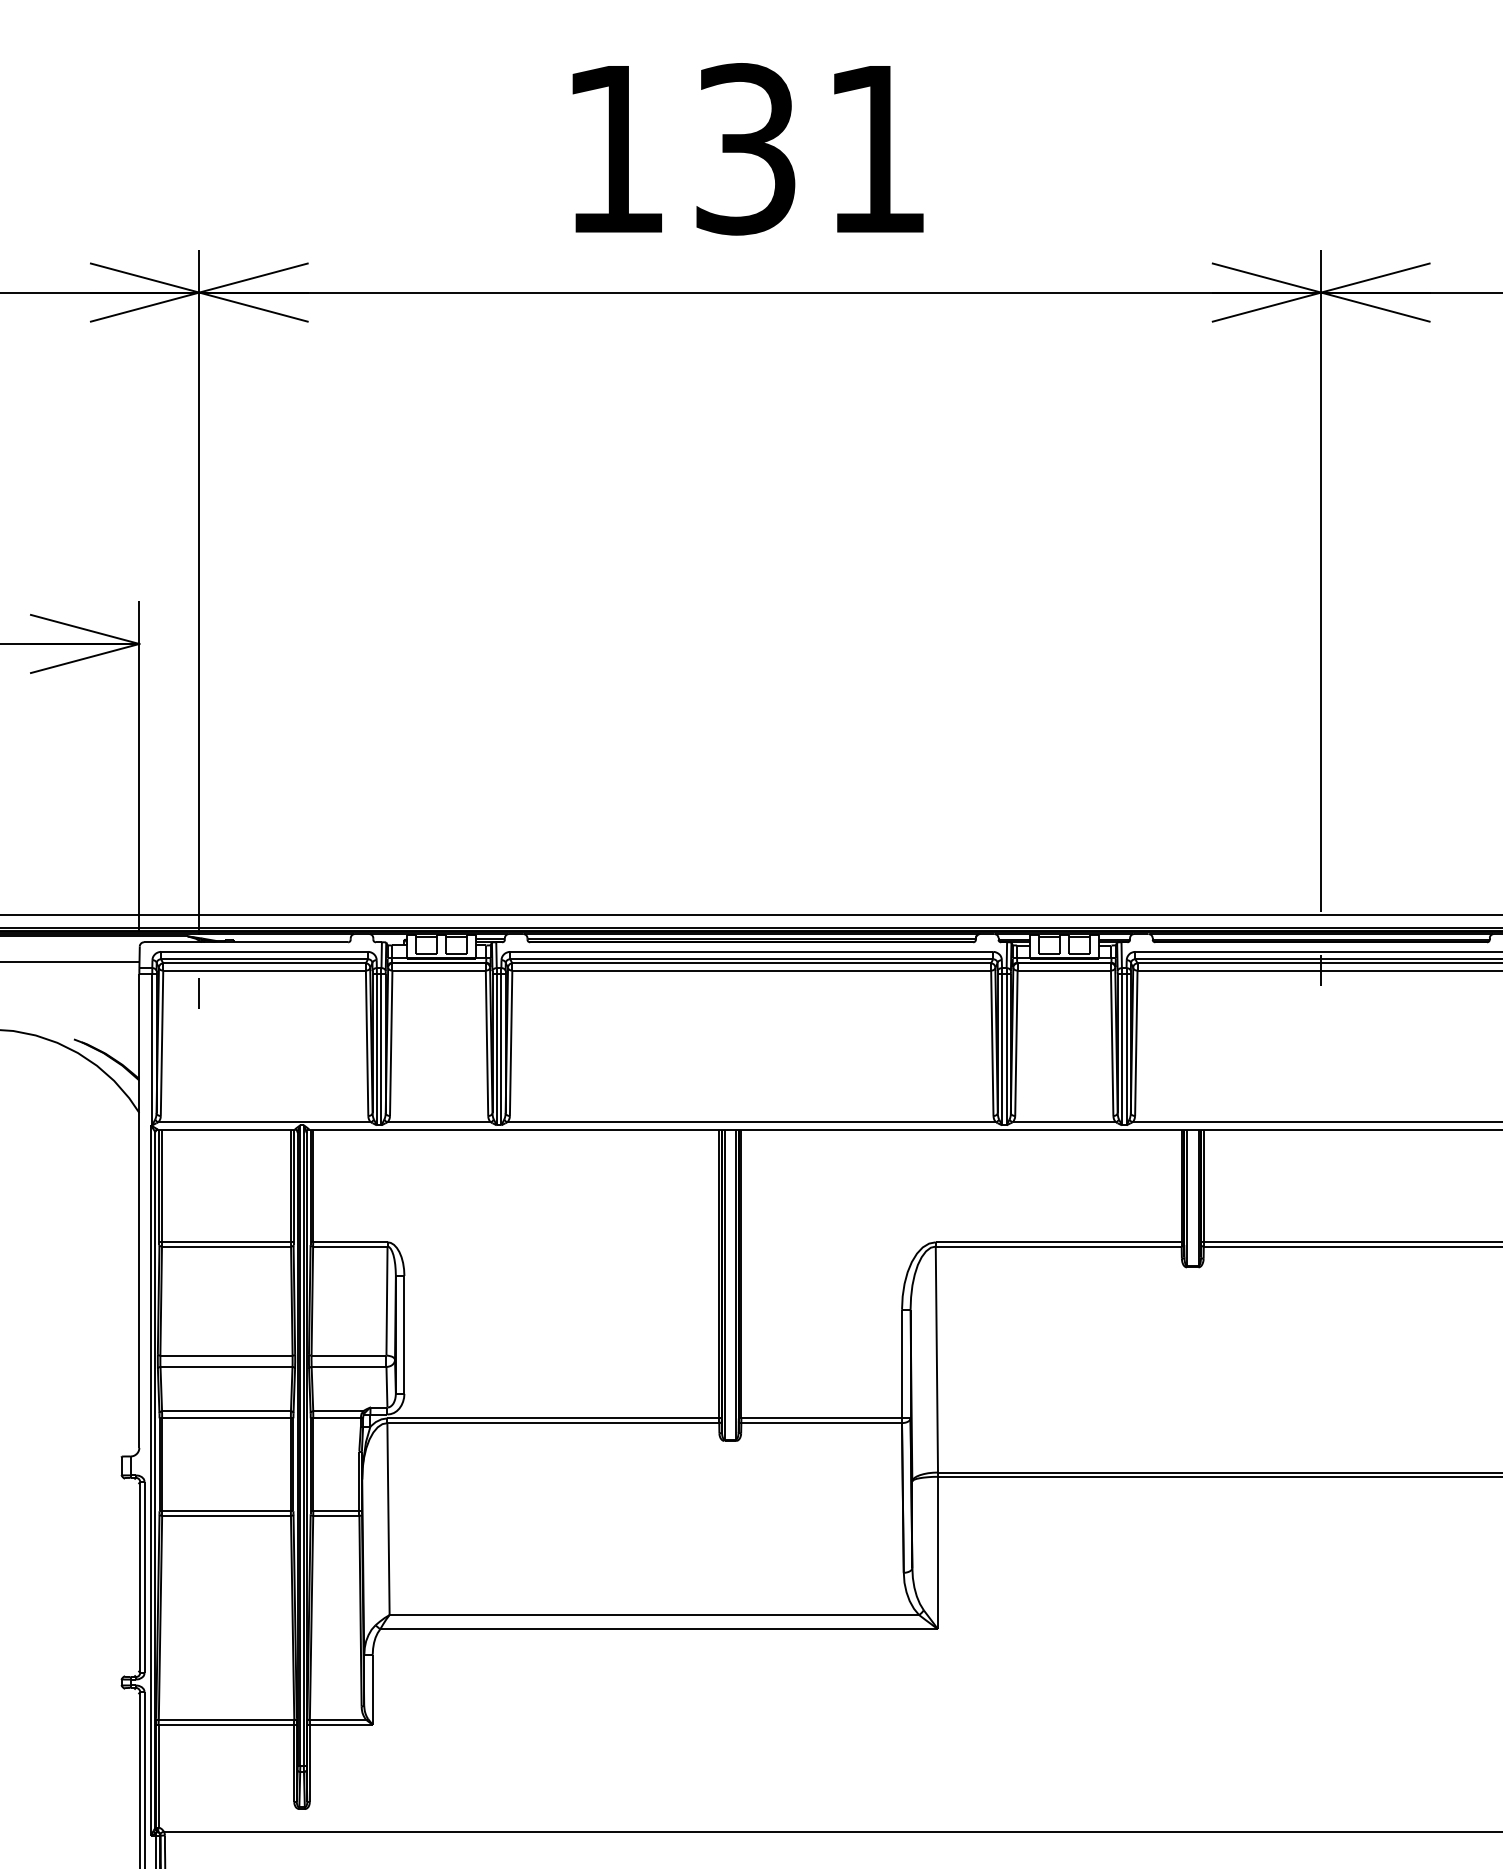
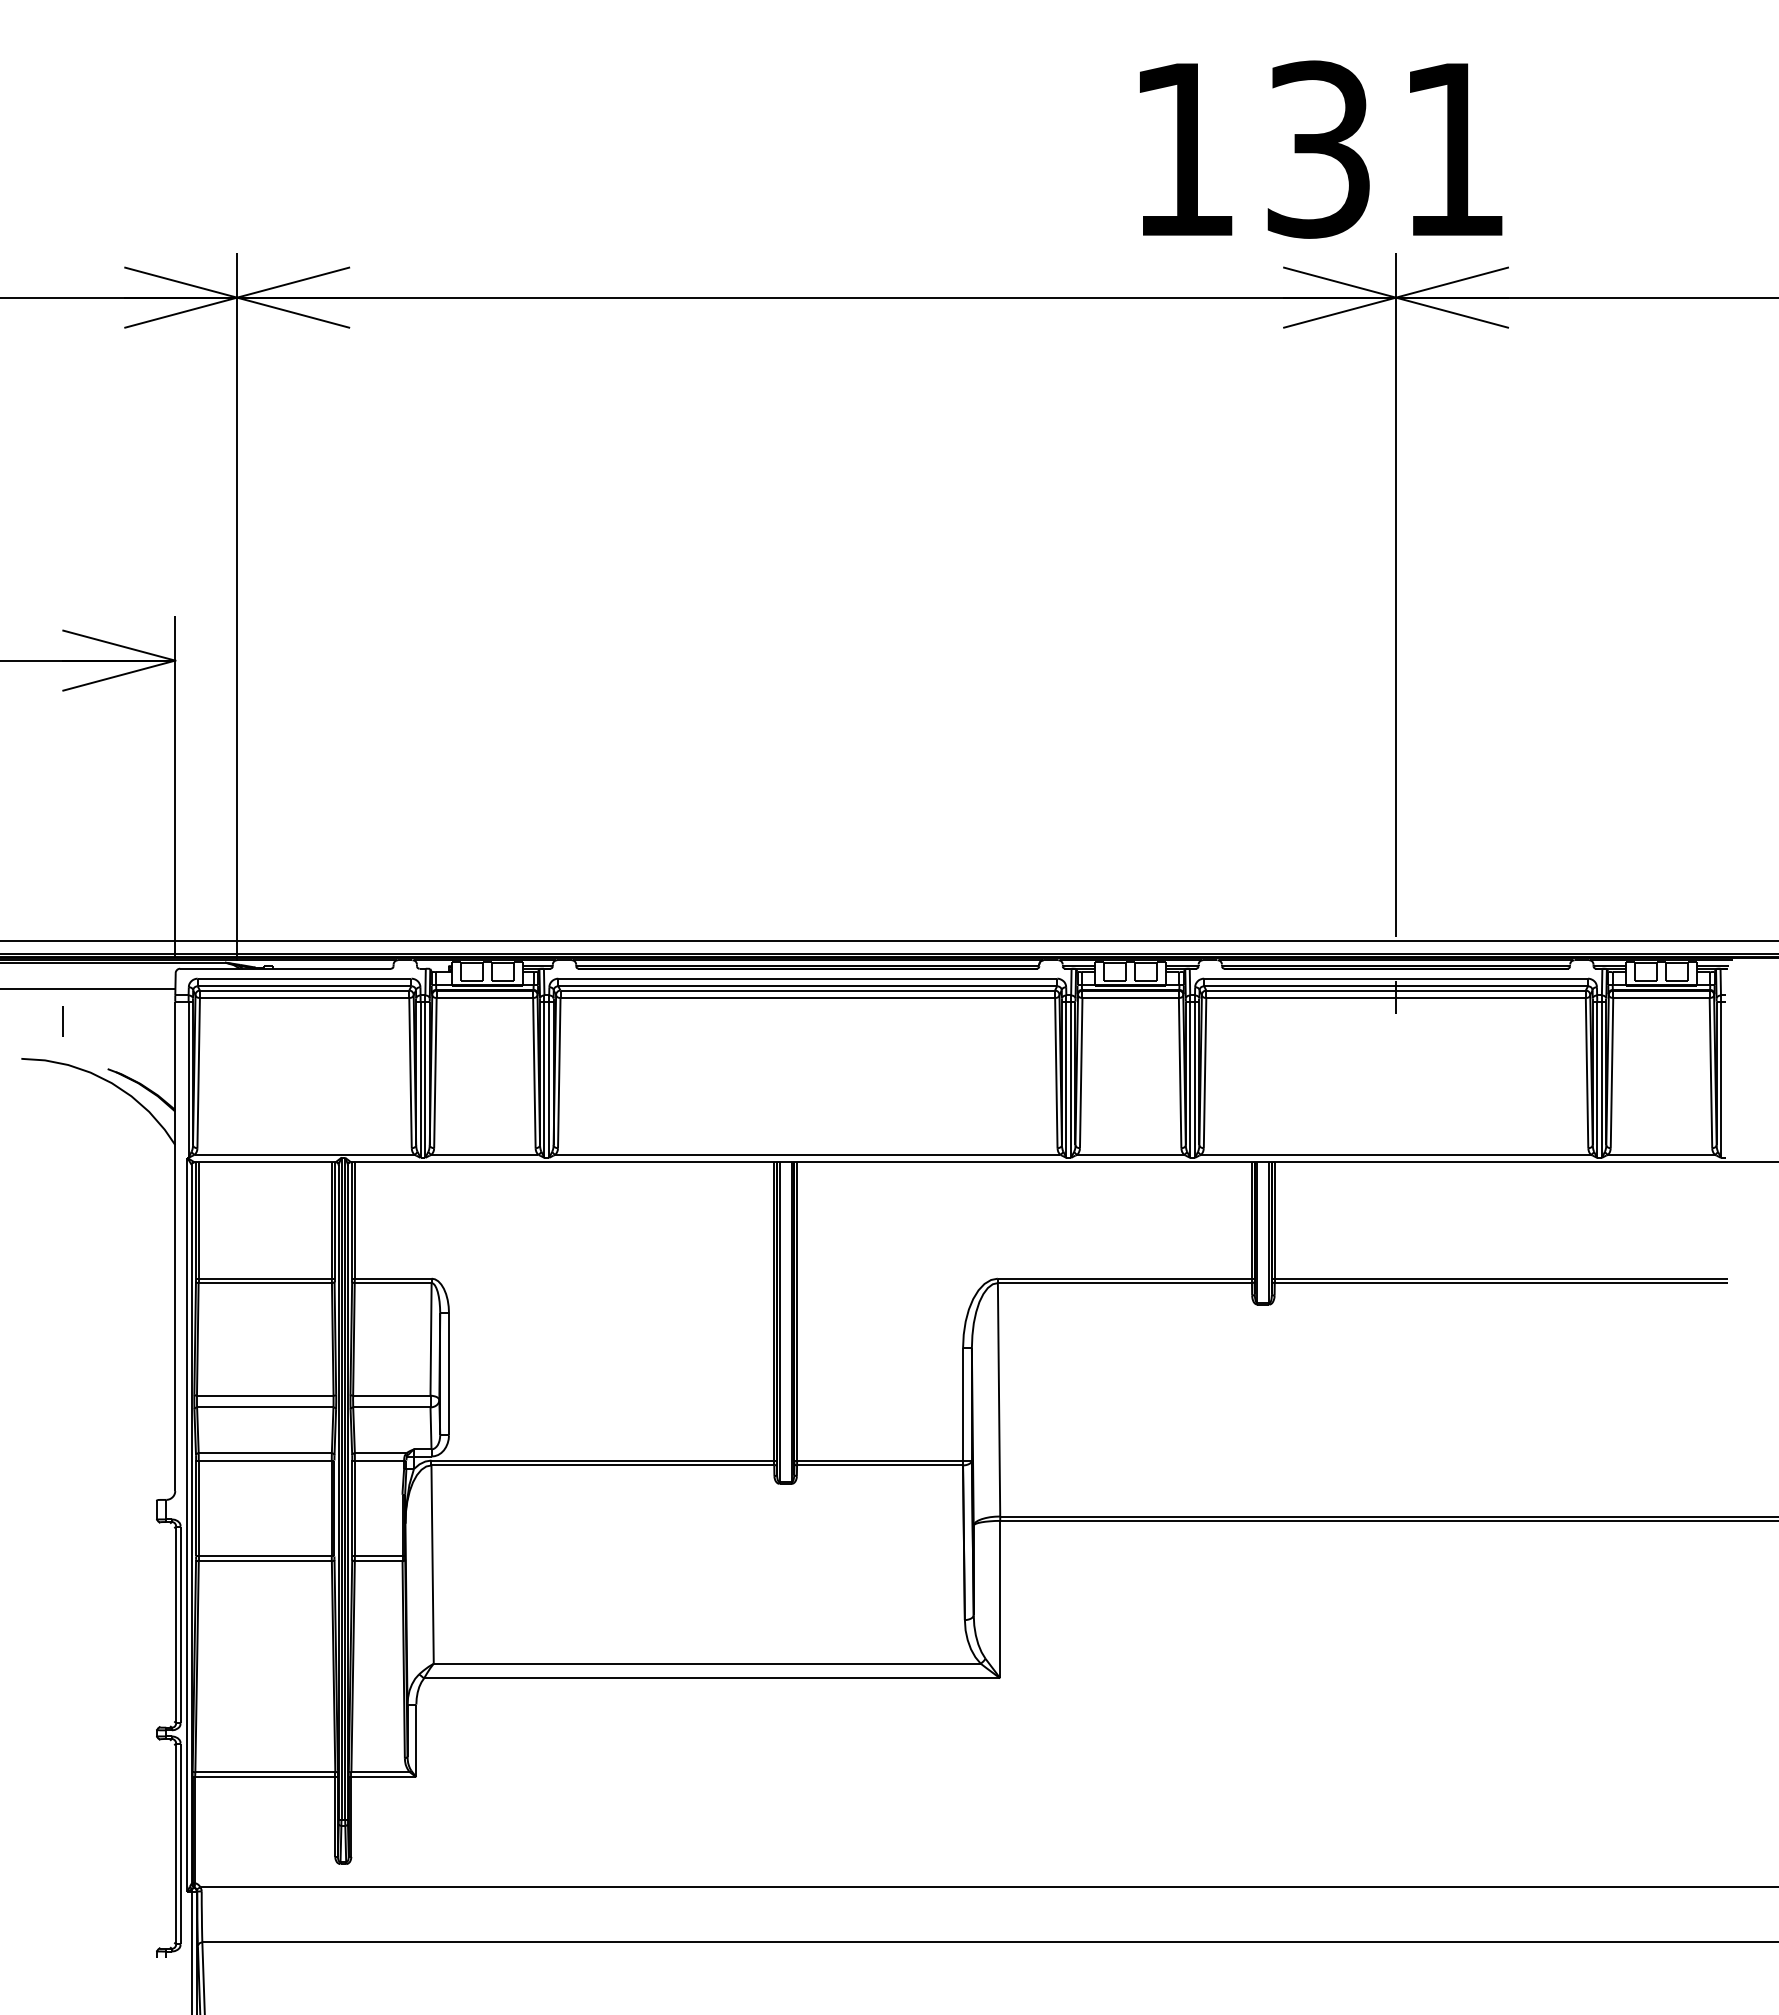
text: (748, 149) -> (1321, 149), moved
line: (198, 993) -> (62, 1021), moved

